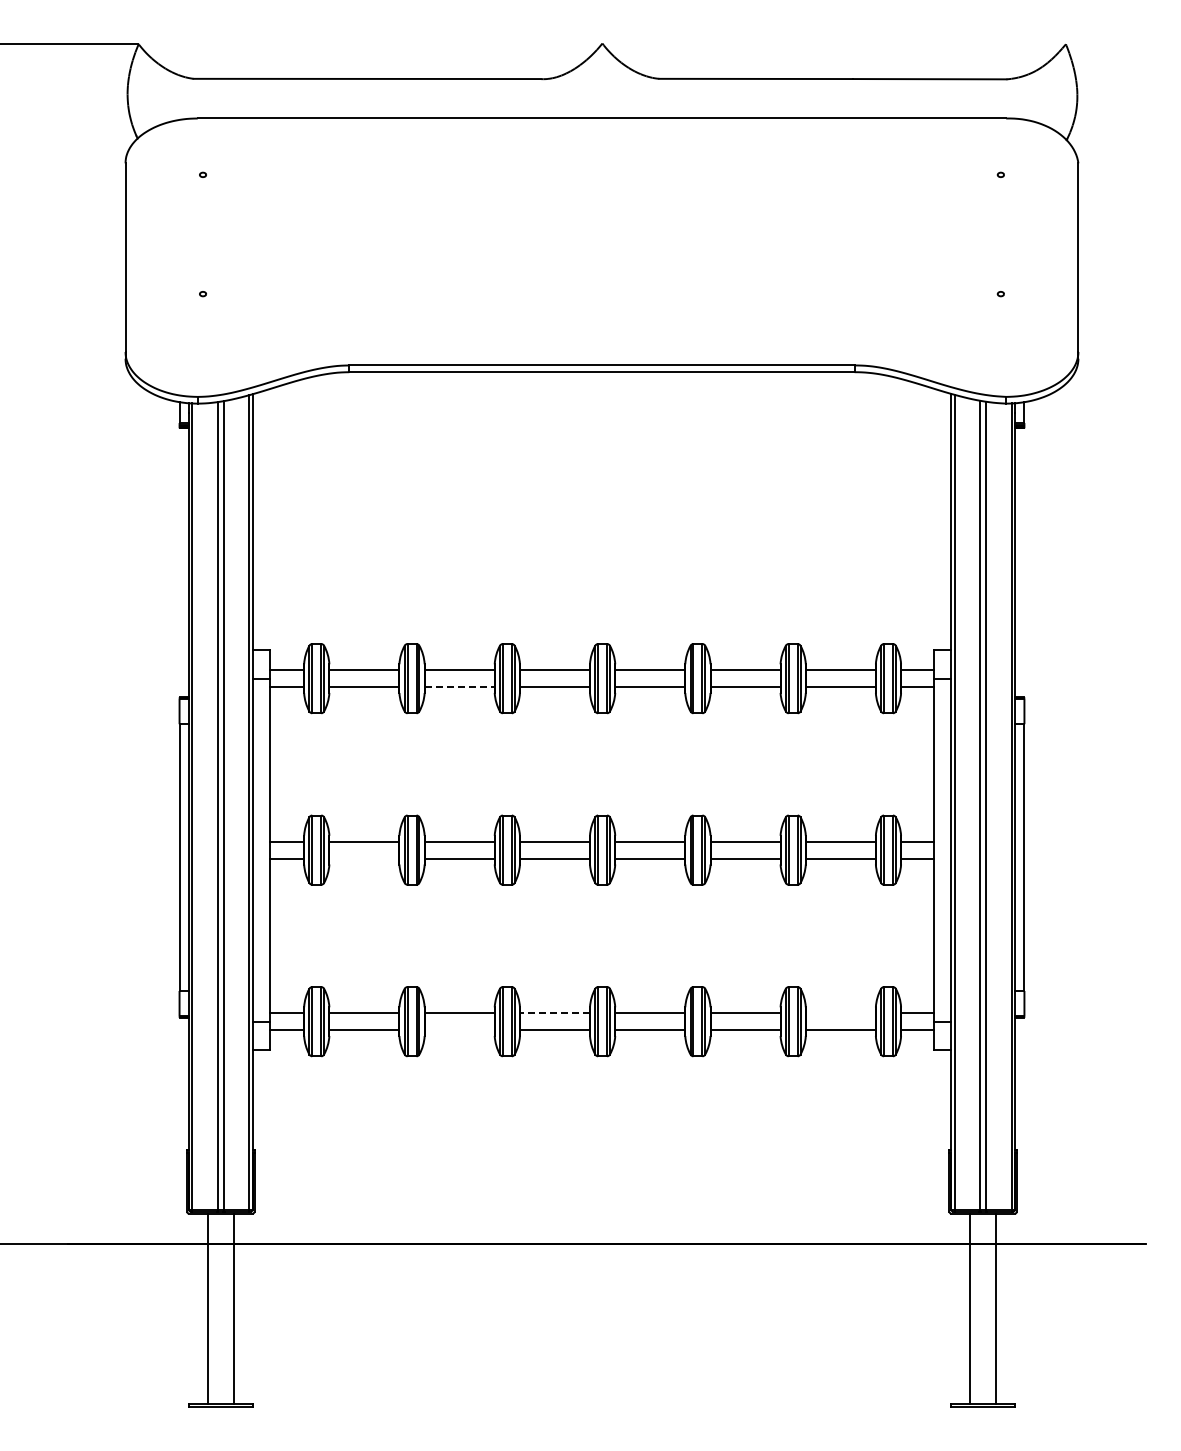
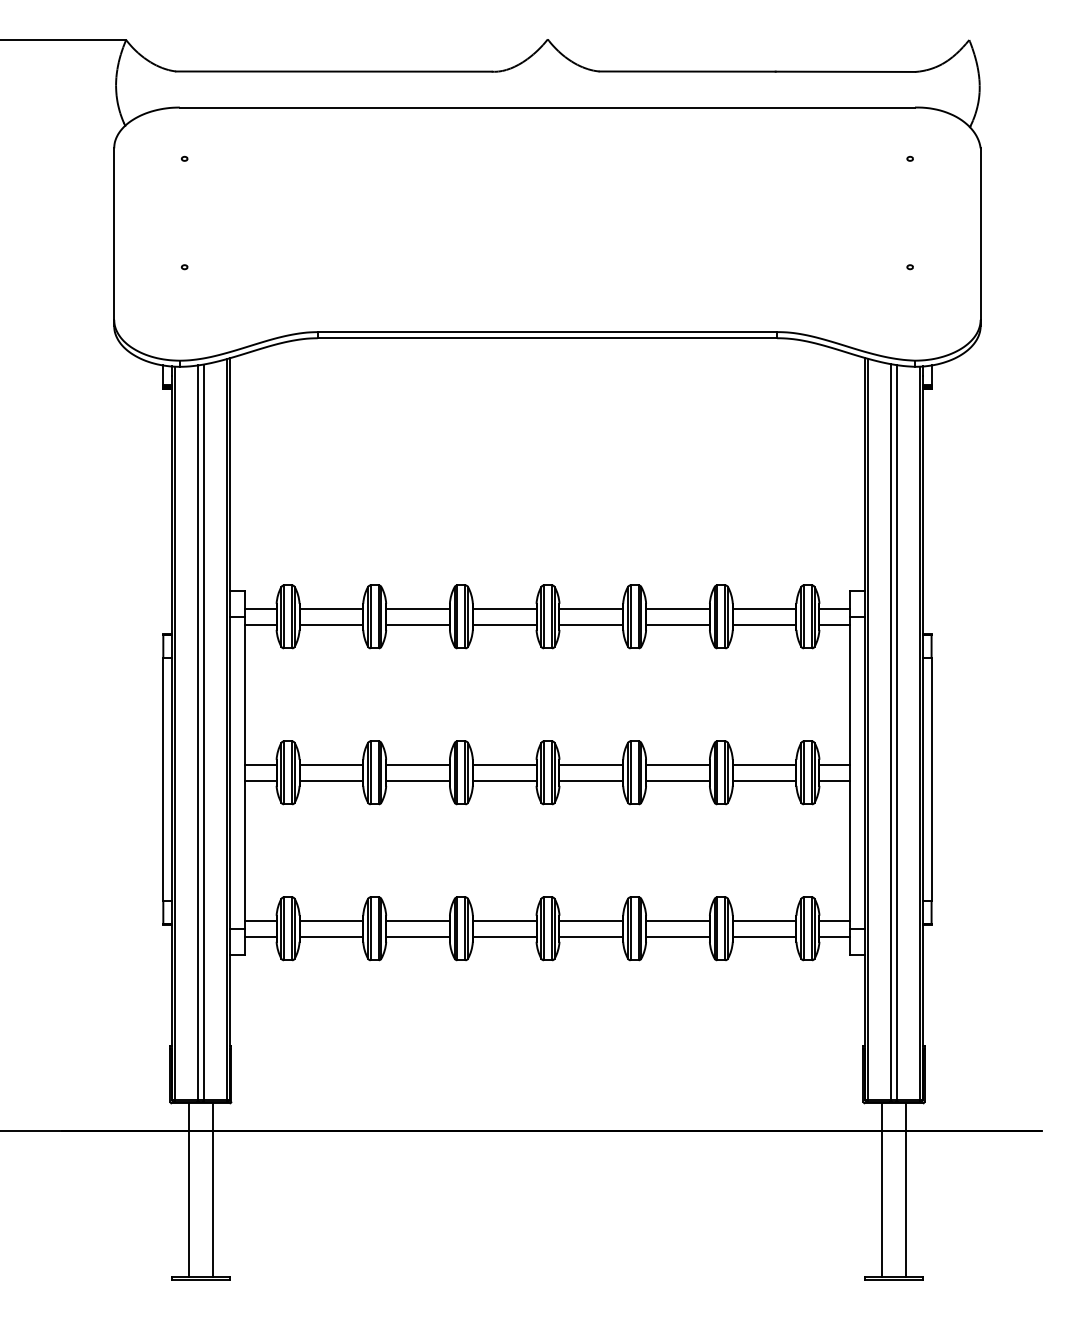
line: (460, 687) -> (418, 624), dashed -> solid
line: (364, 858) -> (331, 780), added
line: (554, 1013) -> (504, 921), dashed -> solid
line: (840, 1013) -> (764, 921), added
line: (459, 1030) -> (417, 936), added

